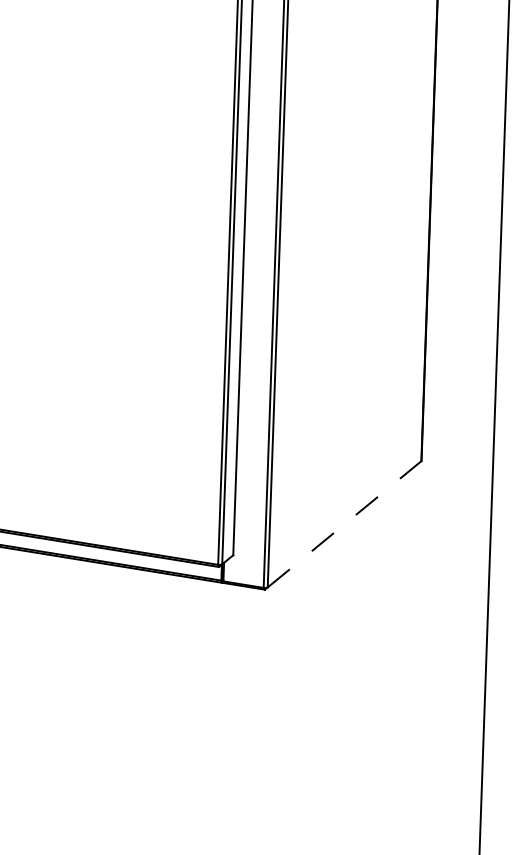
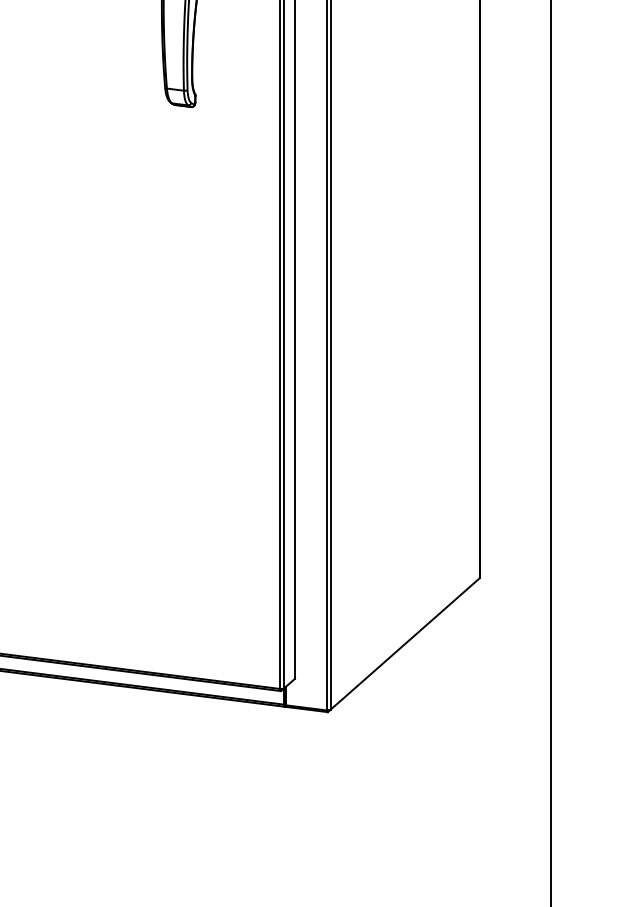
line: (344, 523) -> (405, 643), dashed -> solid

